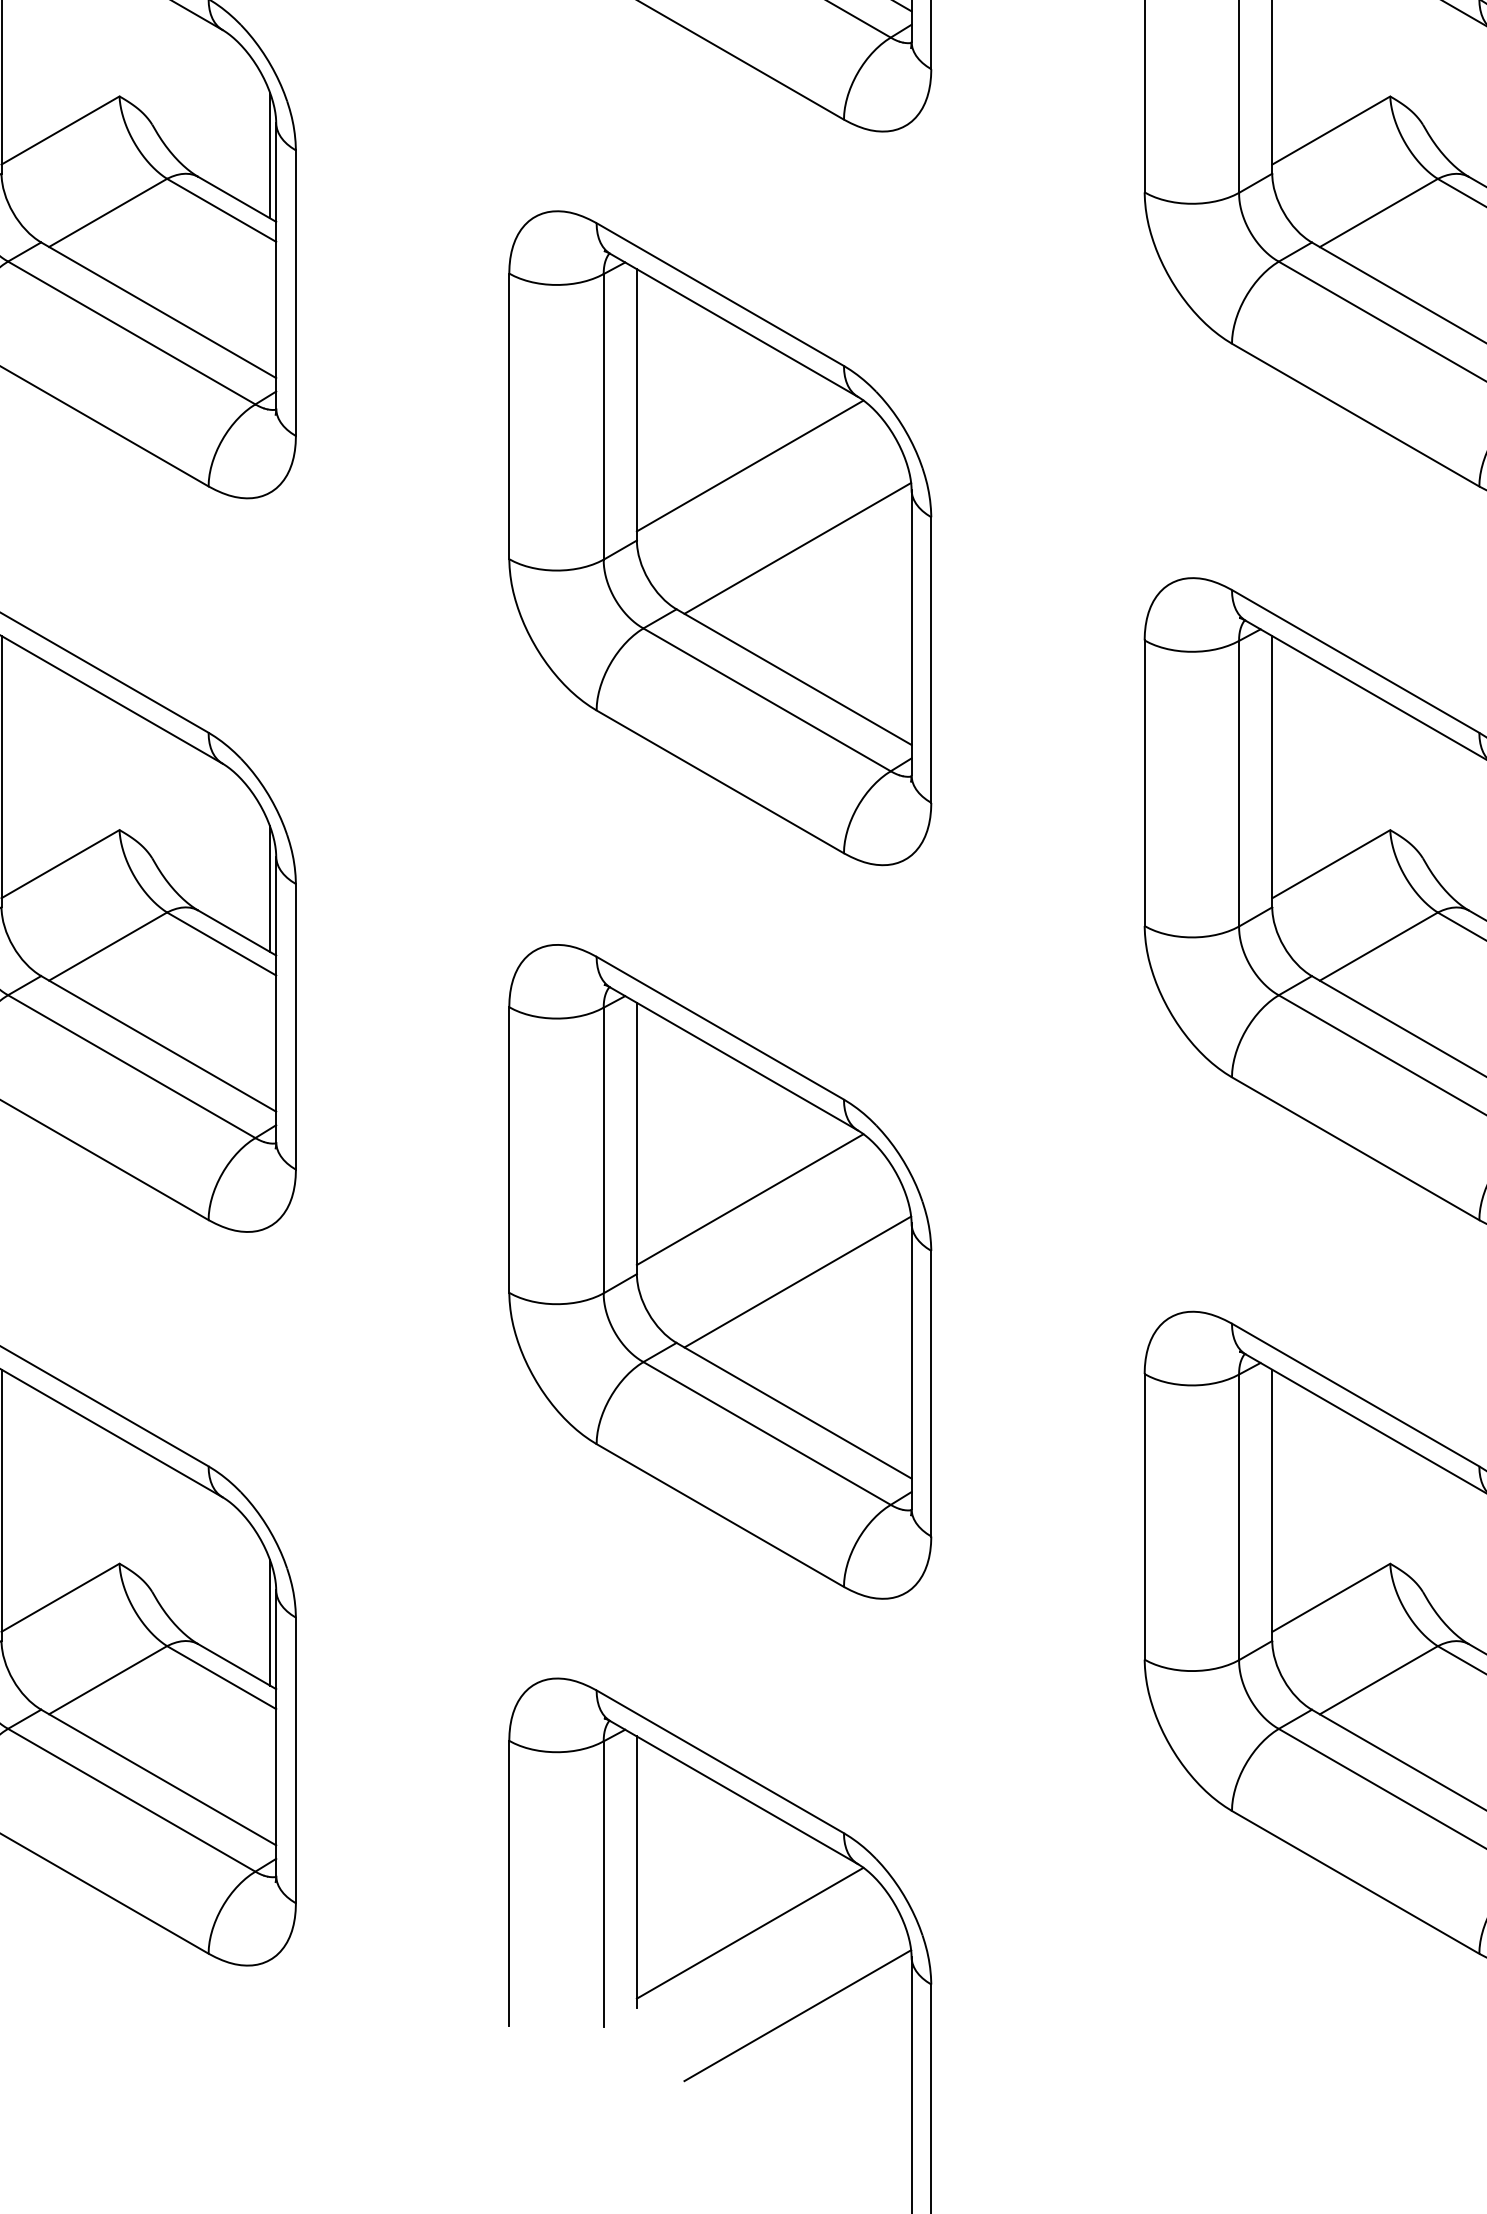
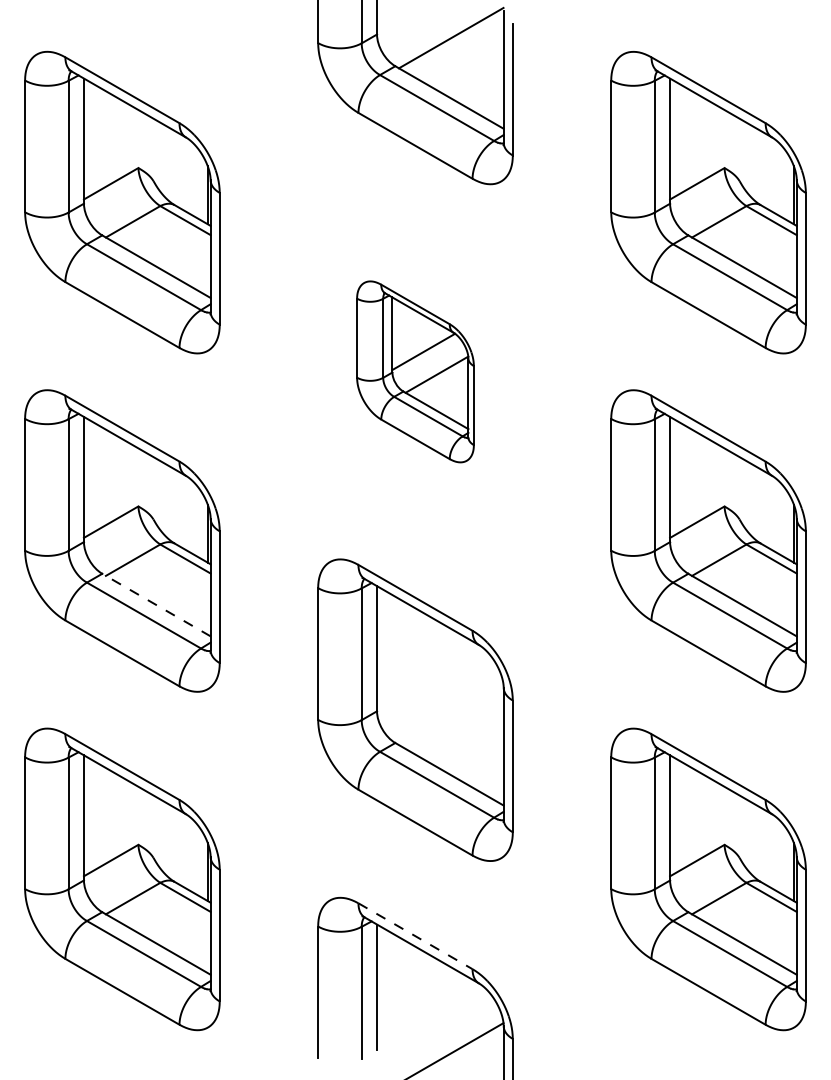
part: (720, 537) -> (415, 371), size x0.6
line: (158, 1044) -> (156, 605), solid -> dashed
line: (750, 1198) -> (429, 676), removed
line: (796, 1281) -> (450, 714), removed
line: (720, 1762) -> (415, 936), solid -> dashed
line: (750, 1933) -> (429, 1015), removed

